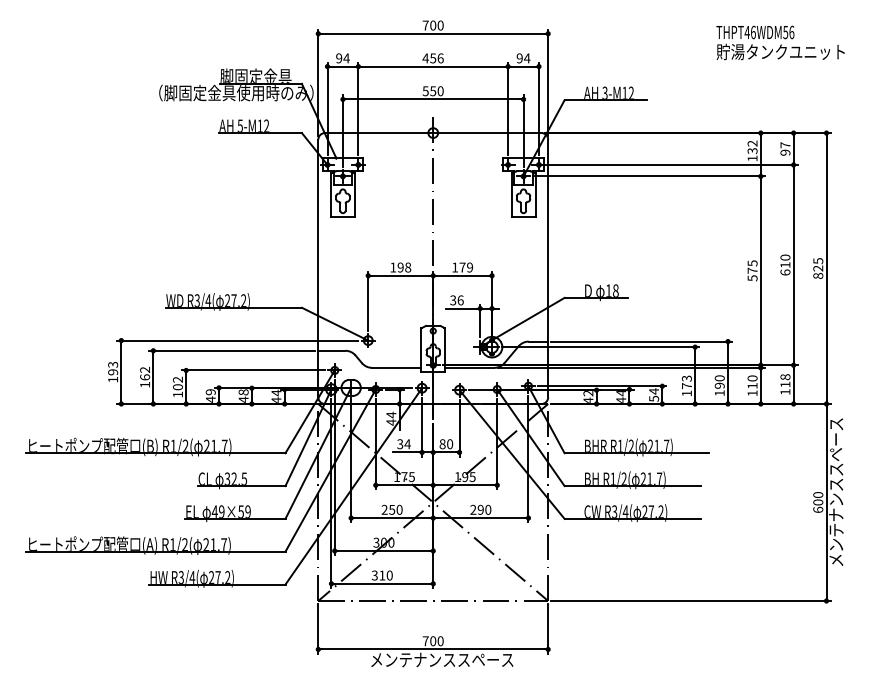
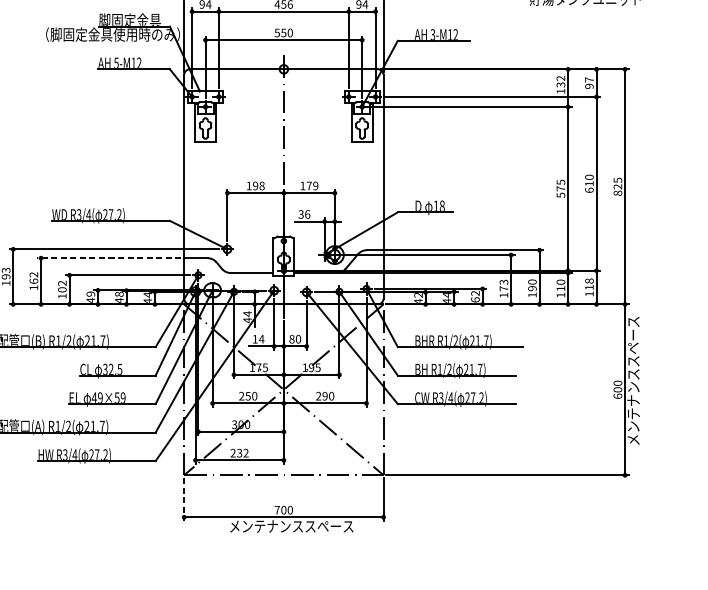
line: (232, 350) -> (109, 257), solid -> dashed
text: (654, 394) -> (475, 296), 54 -> 62
text: (400, 444) -> (255, 339), 34 -> 14
text: (381, 575) -> (238, 453), 310 -> 232
line: (318, 628) -> (184, 499), solid -> dashed

